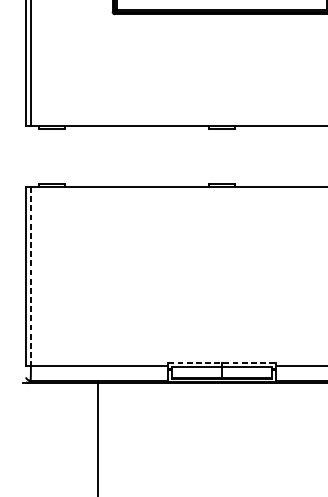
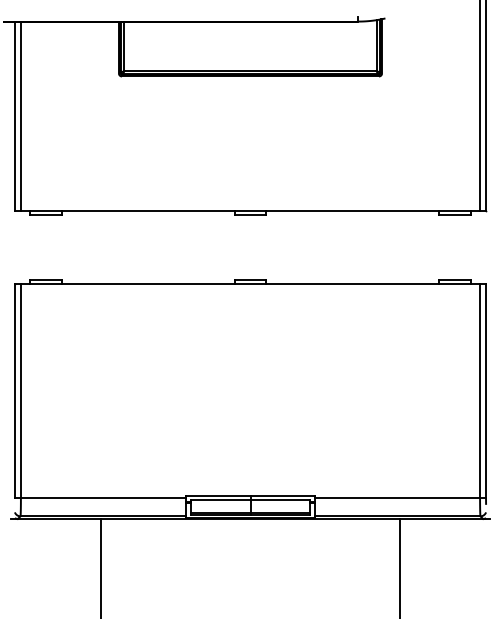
line: (30, 276) -> (20, 391), dashed -> solid
line: (222, 363) -> (250, 495), dashed -> solid

